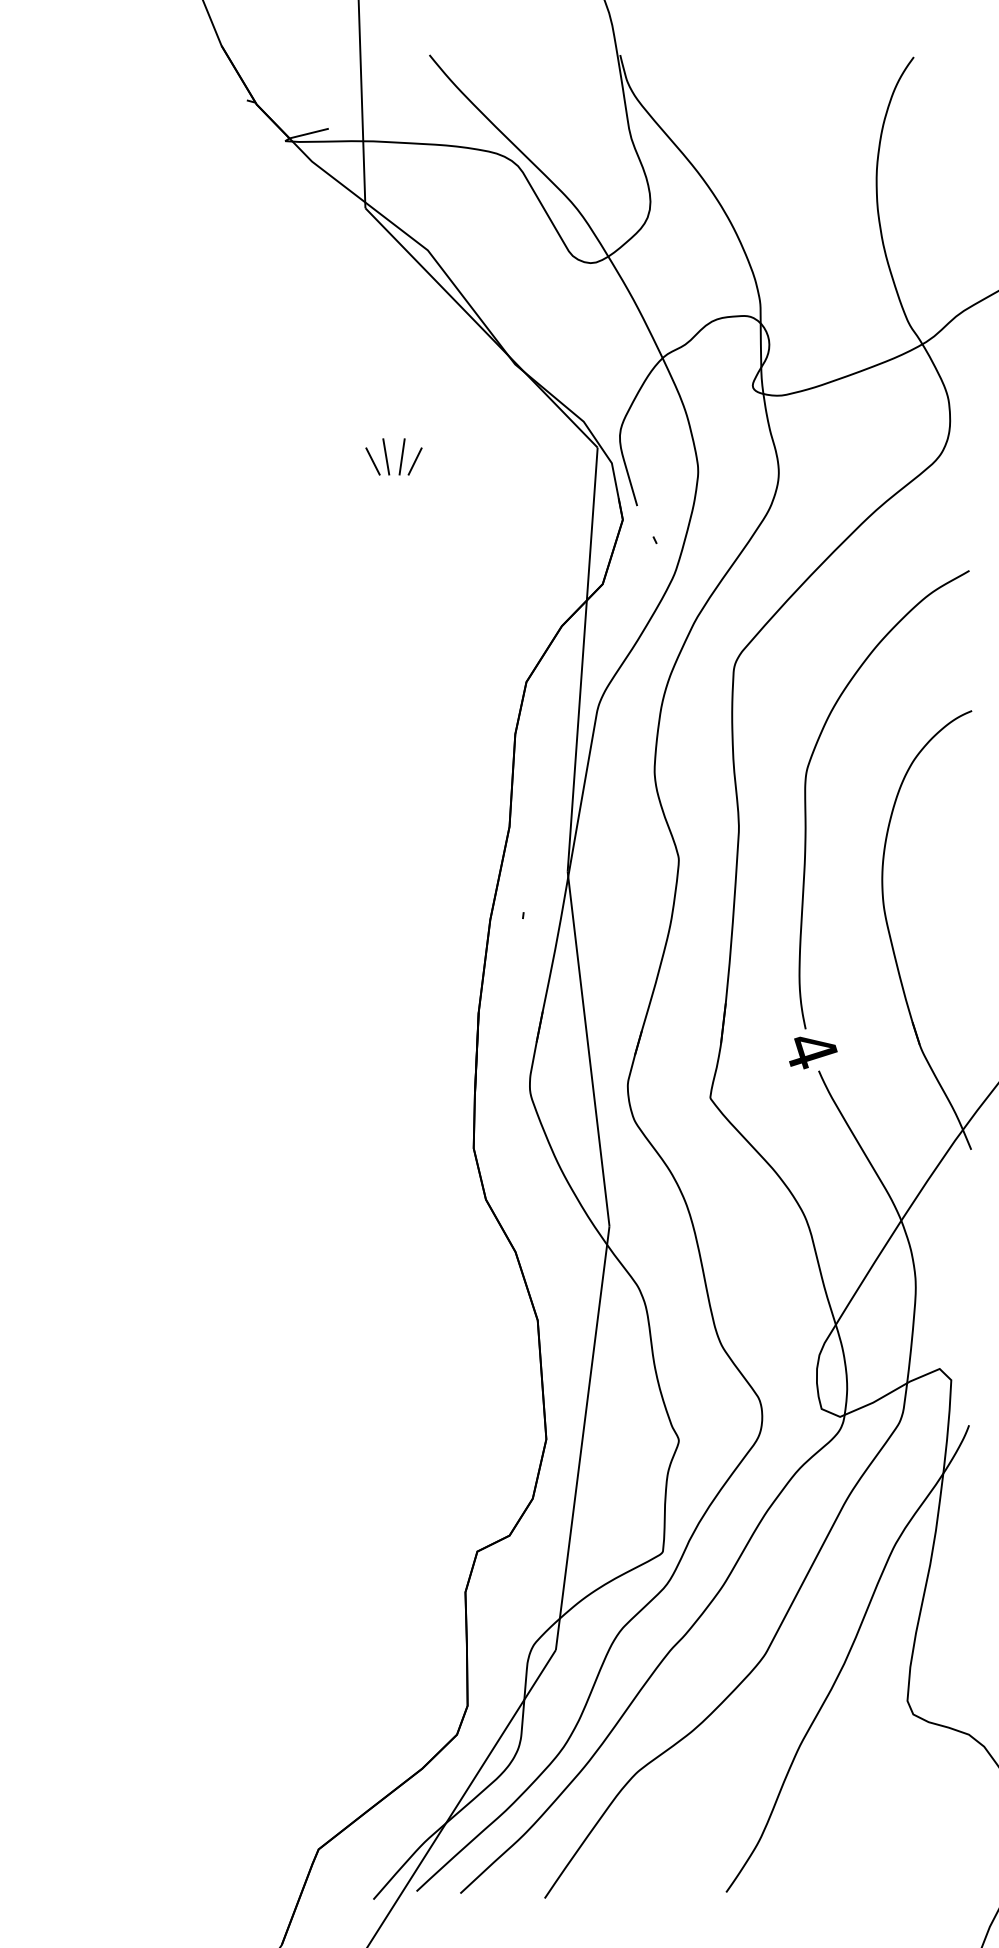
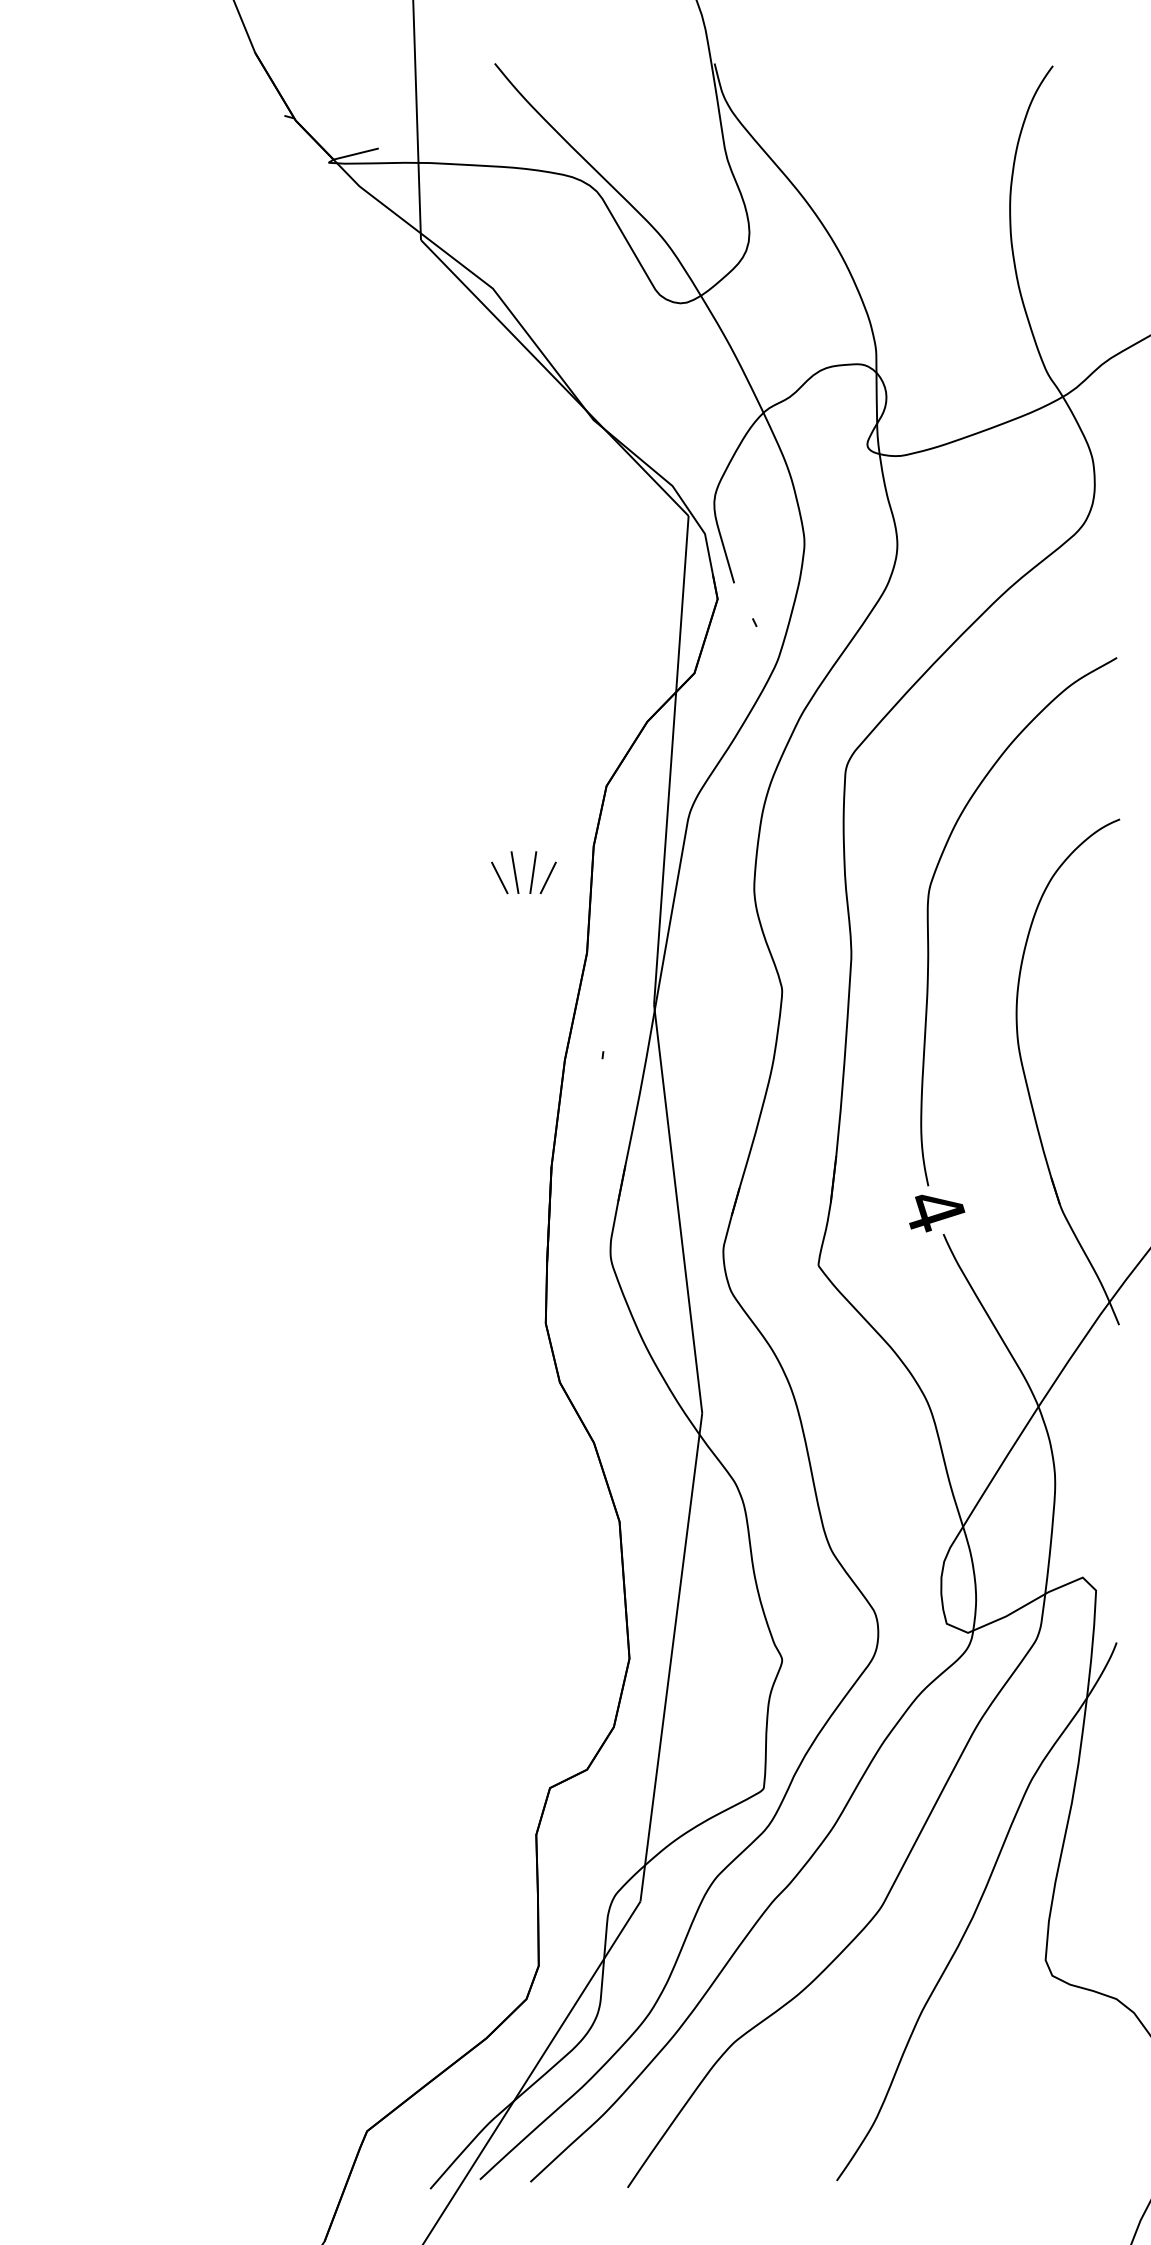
part: (387, 457) -> (516, 873), moved

